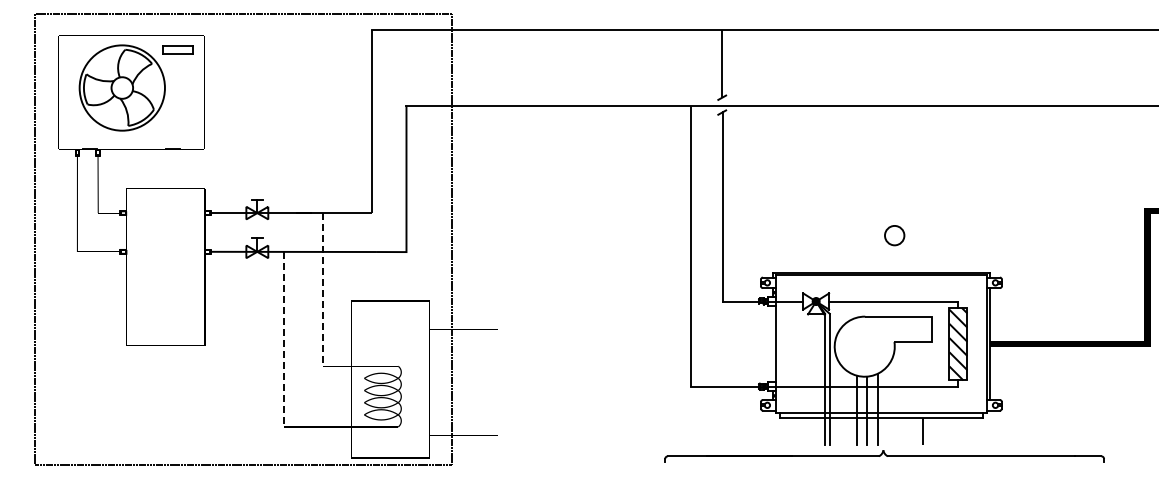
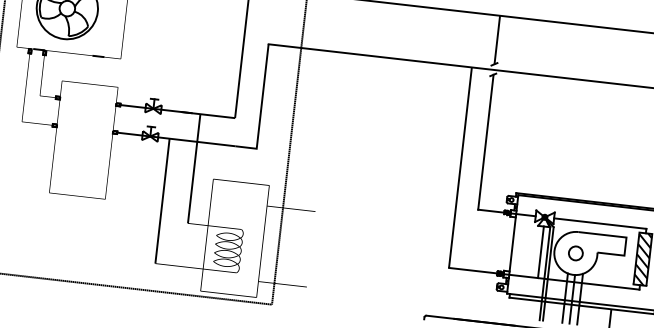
circle: (894, 235) -> (575, 253), moved
line: (323, 289) -> (194, 168), dashed -> solid
line: (284, 339) -> (162, 201), dashed -> solid
line: (816, 350) -> (541, 252), added

